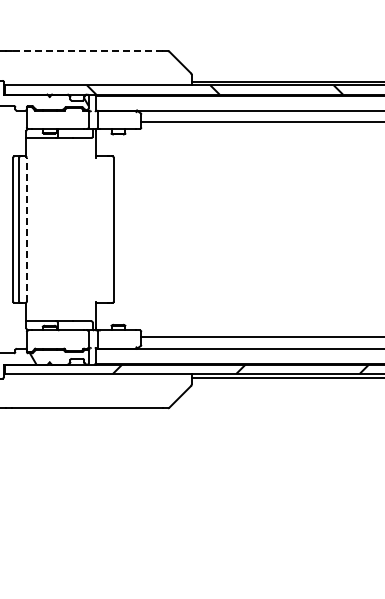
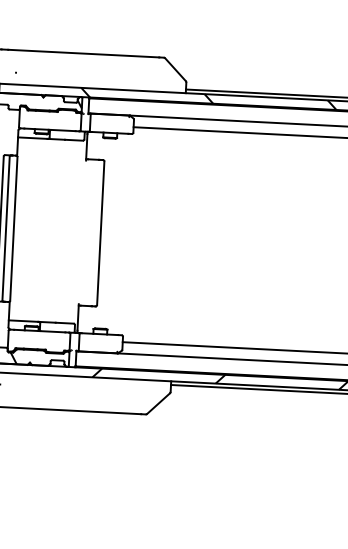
line: (87, 51) -> (83, 54), dashed -> solid
line: (26, 229) -> (13, 228), dashed -> solid

